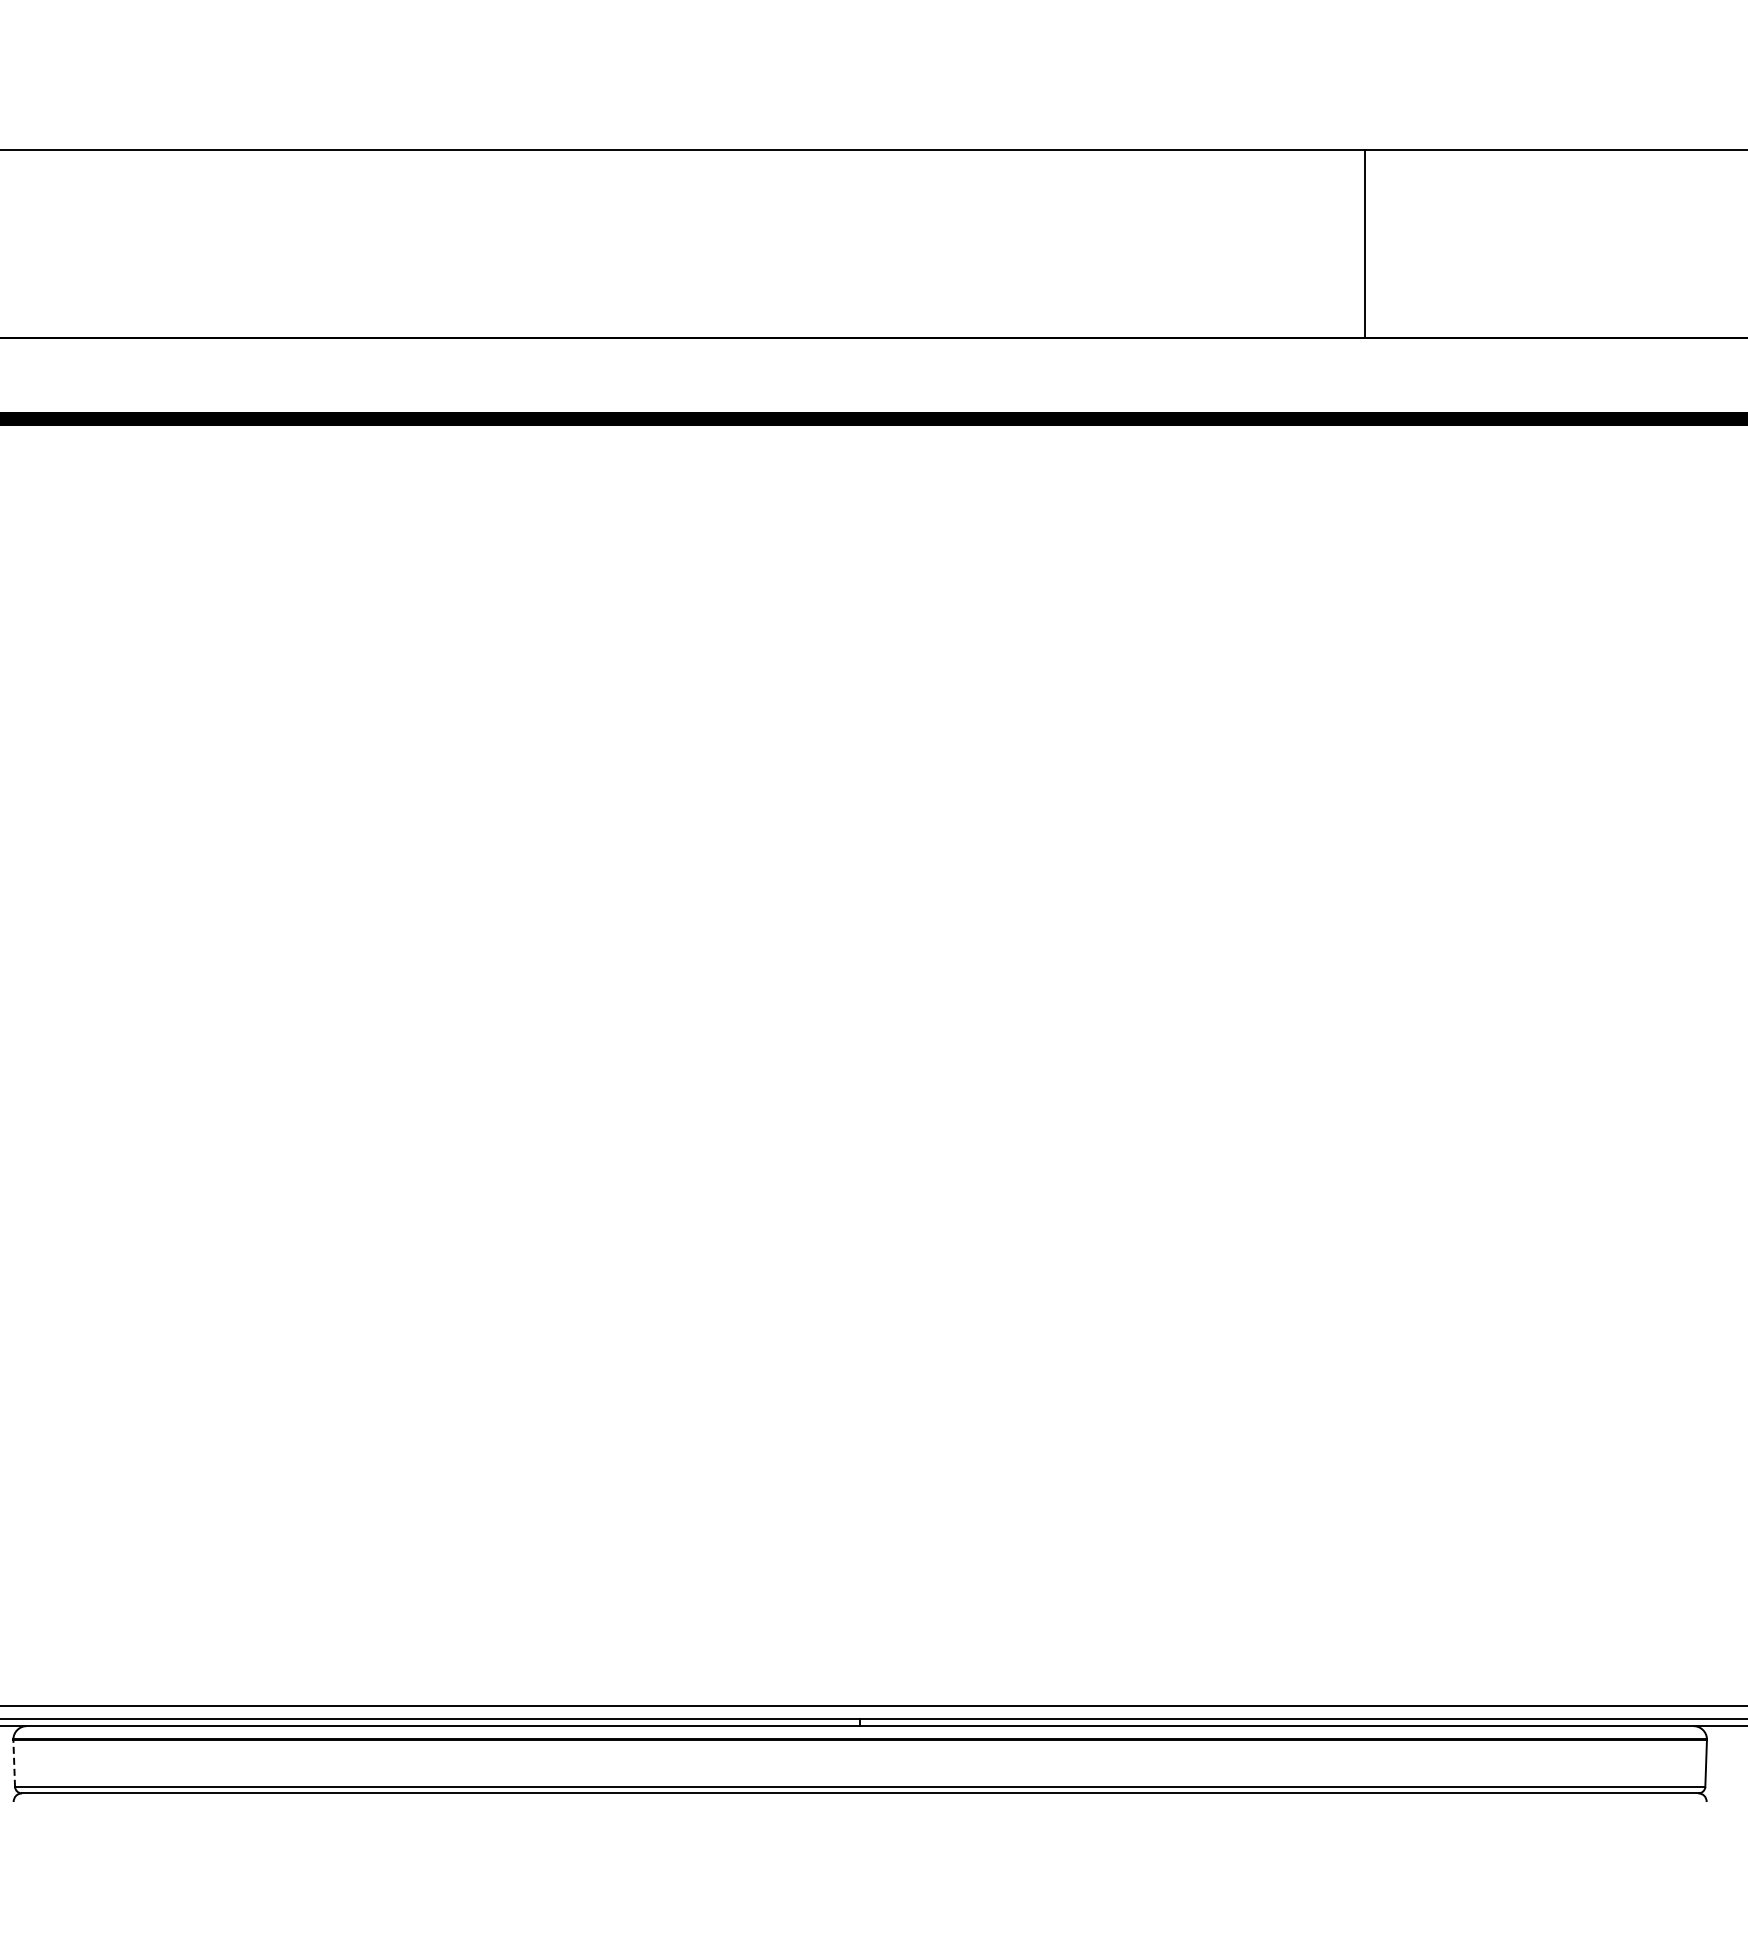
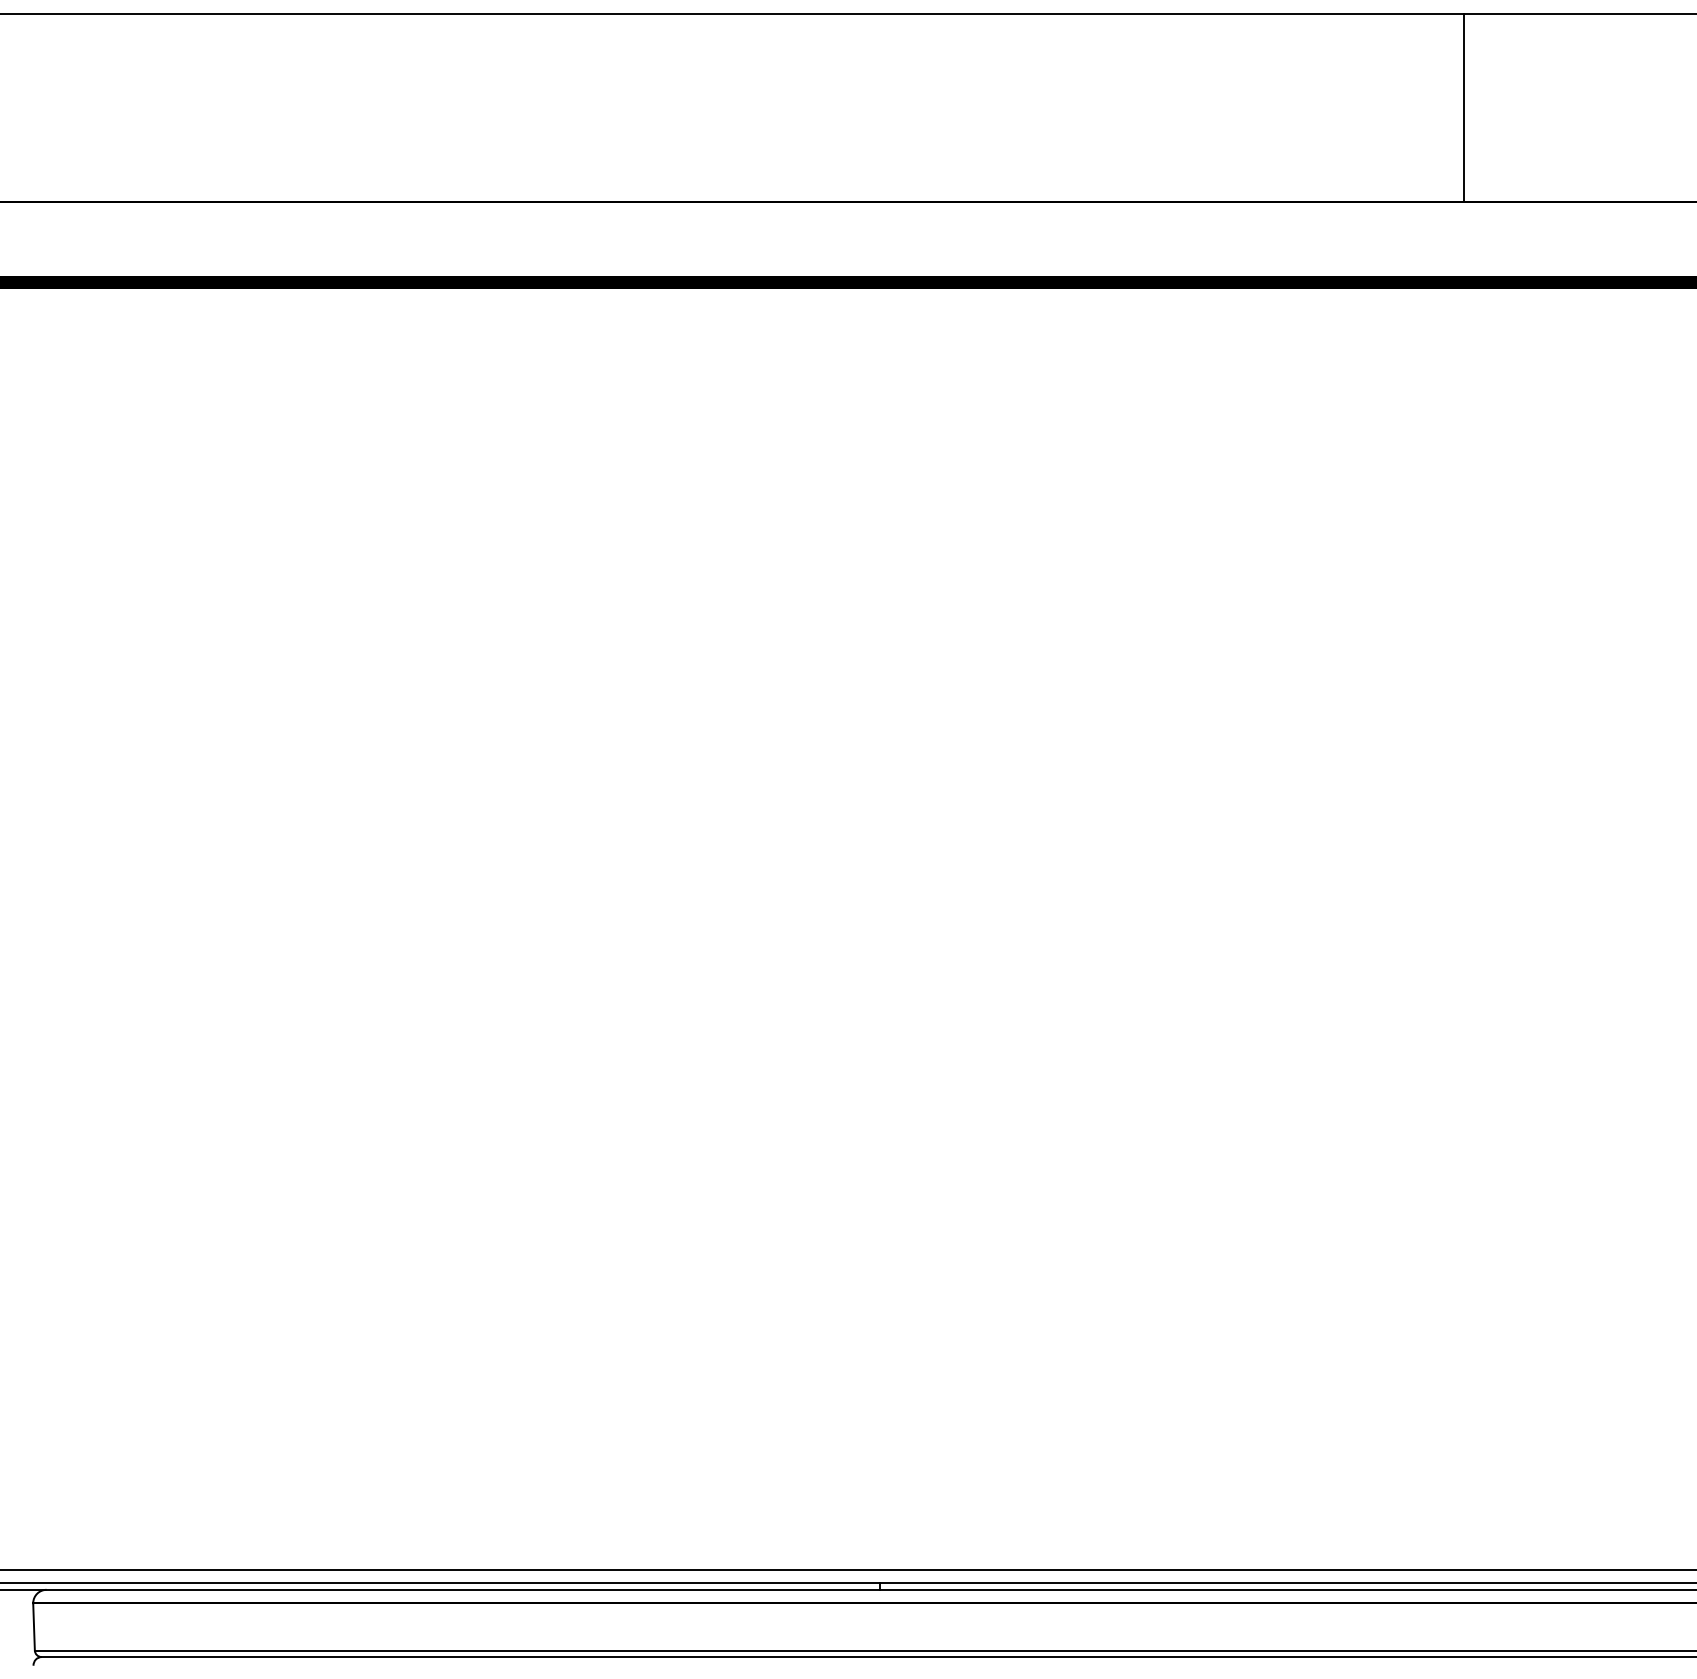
line: (1365, 243) -> (1464, 107), moved
line: (14, 1763) -> (34, 1627), dashed -> solid

